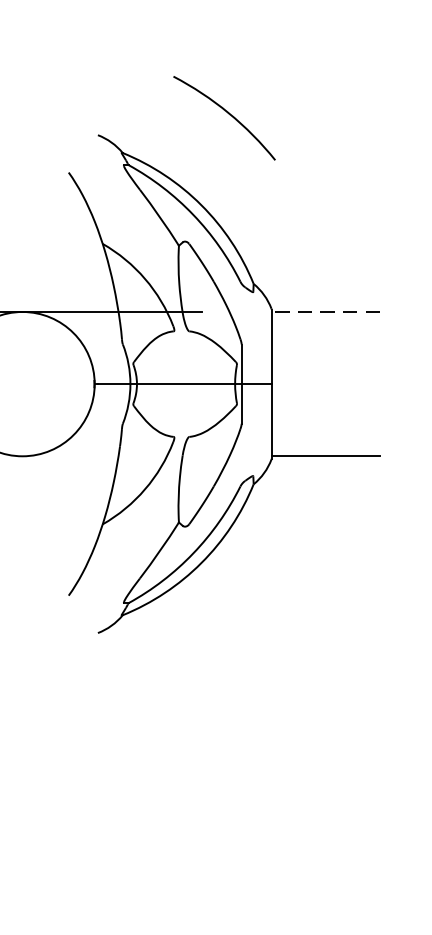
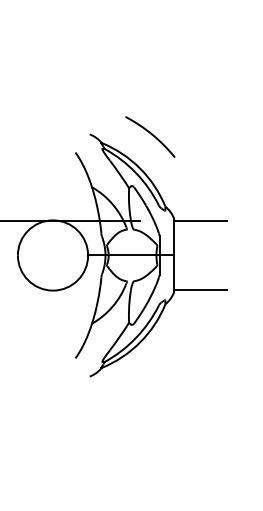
arc: (226, 114) -> (151, 135), moved
line: (325, 312) -> (200, 220), dashed -> solid

